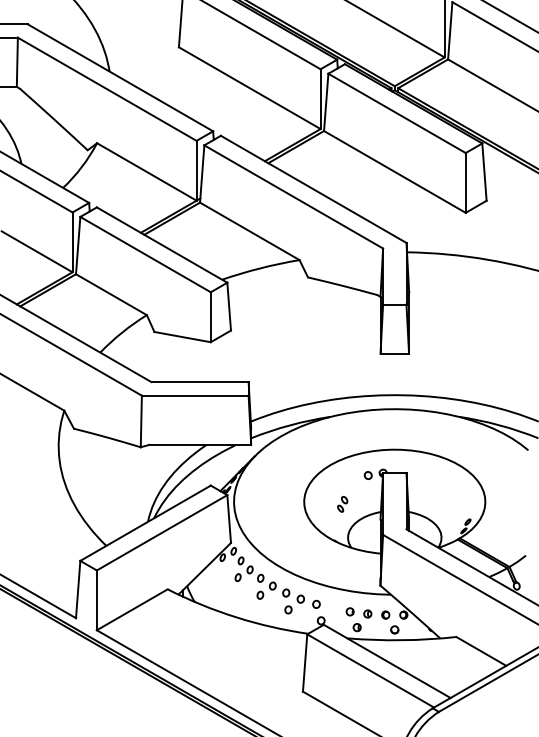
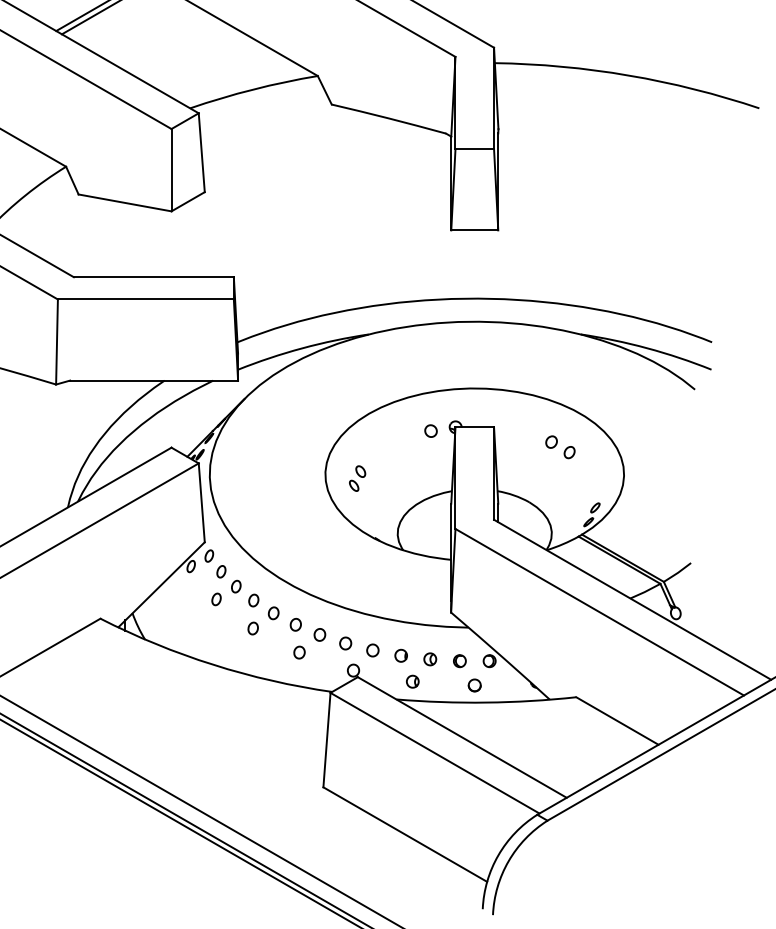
part: (446, 484) -> (560, 445), added
part: (342, 504) -> (357, 478), moved
part: (332, 608) -> (372, 650), added

